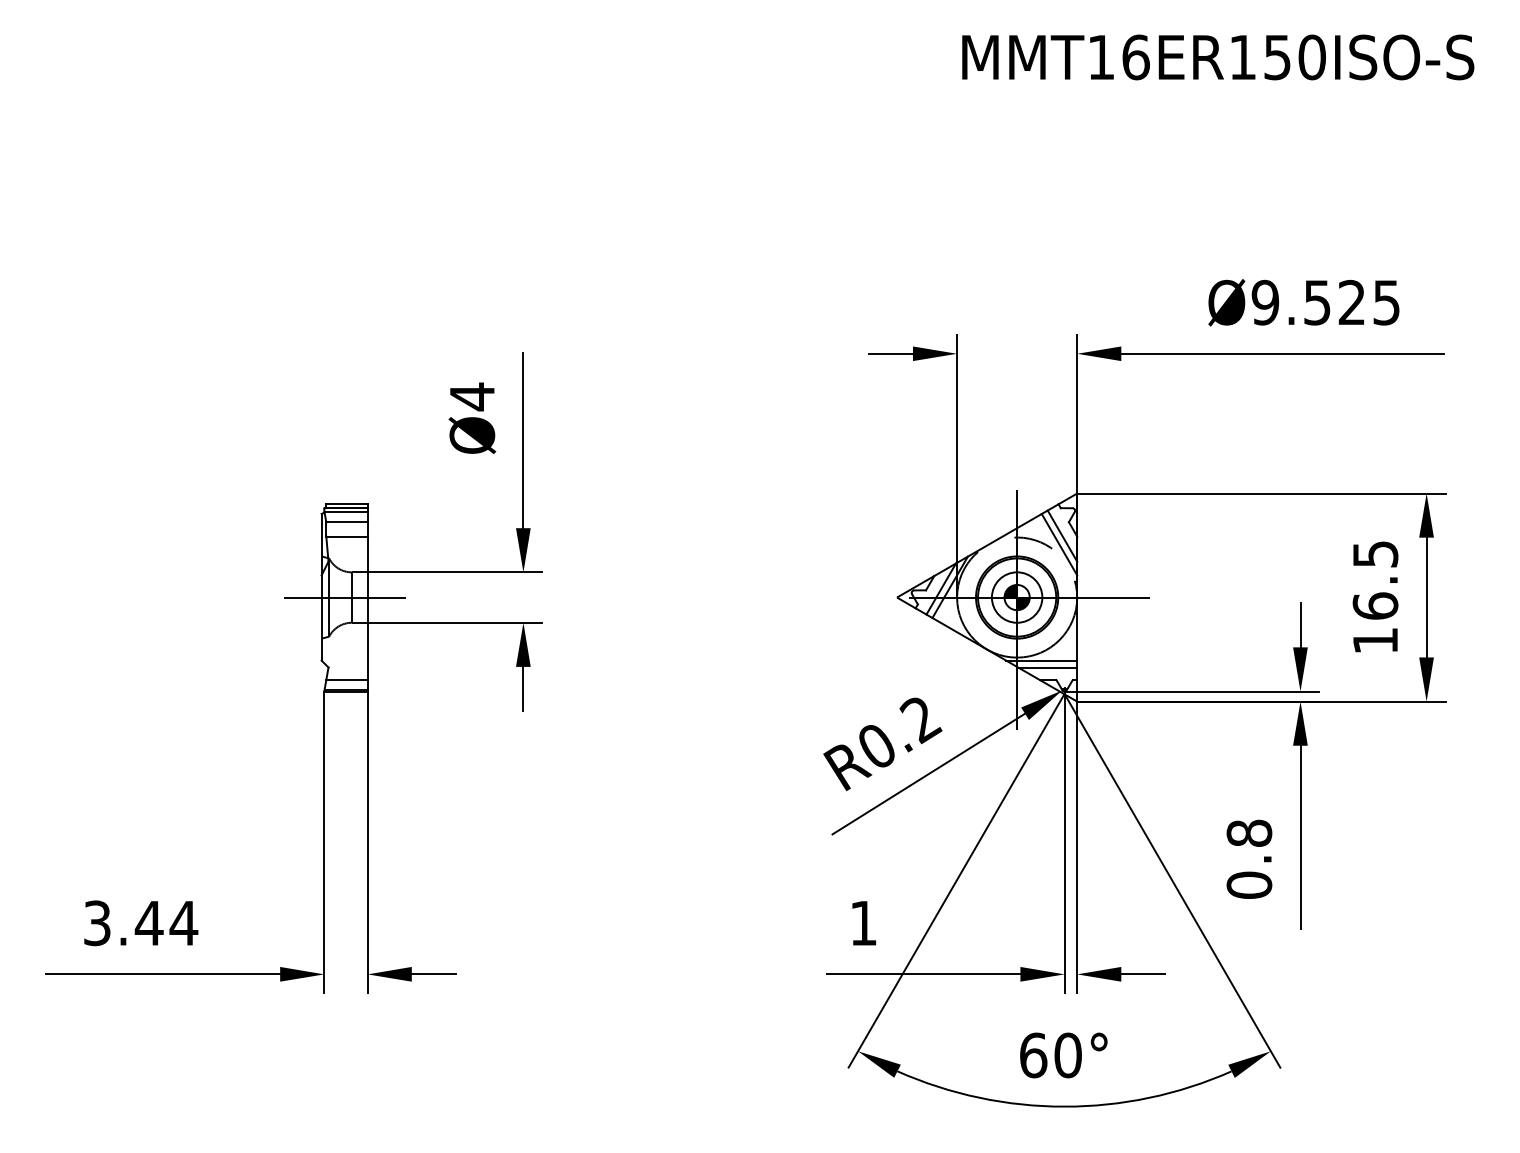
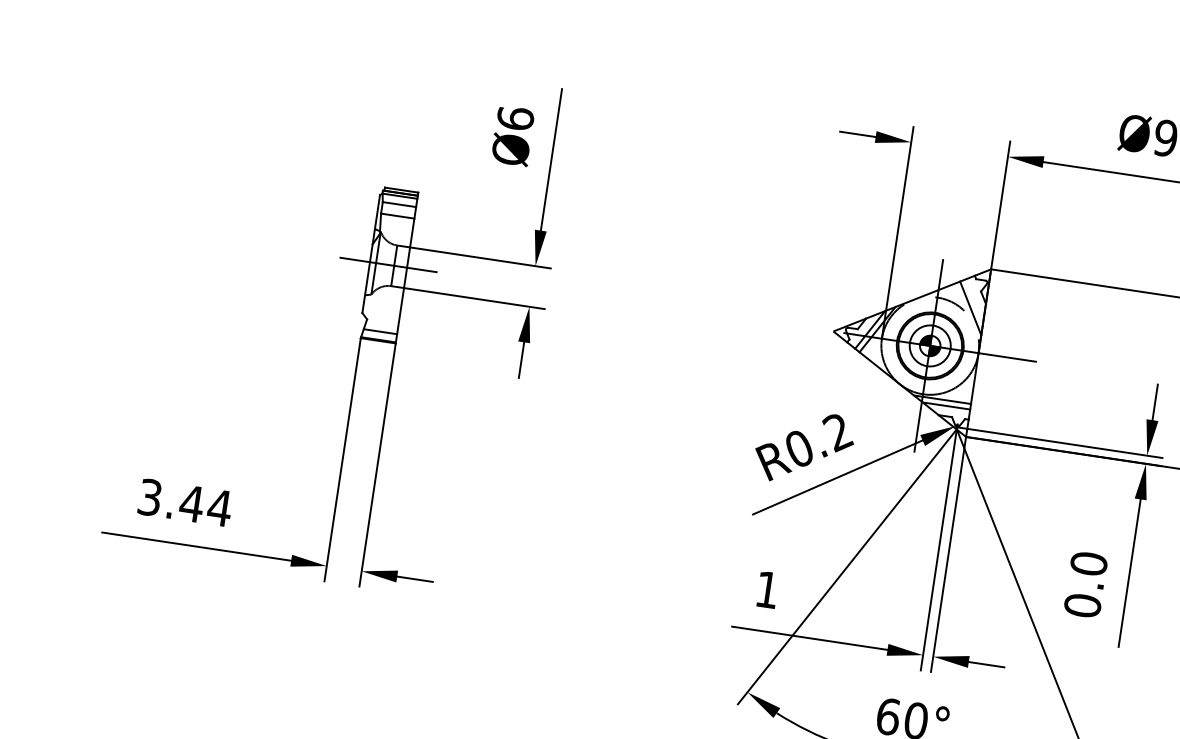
text: (472, 396) -> (515, 118), Ø4 -> Ø6
line: (1062, 535) -> (974, 301), removed
text: (1249, 833) -> (1089, 563), 0.8 -> 0.0

